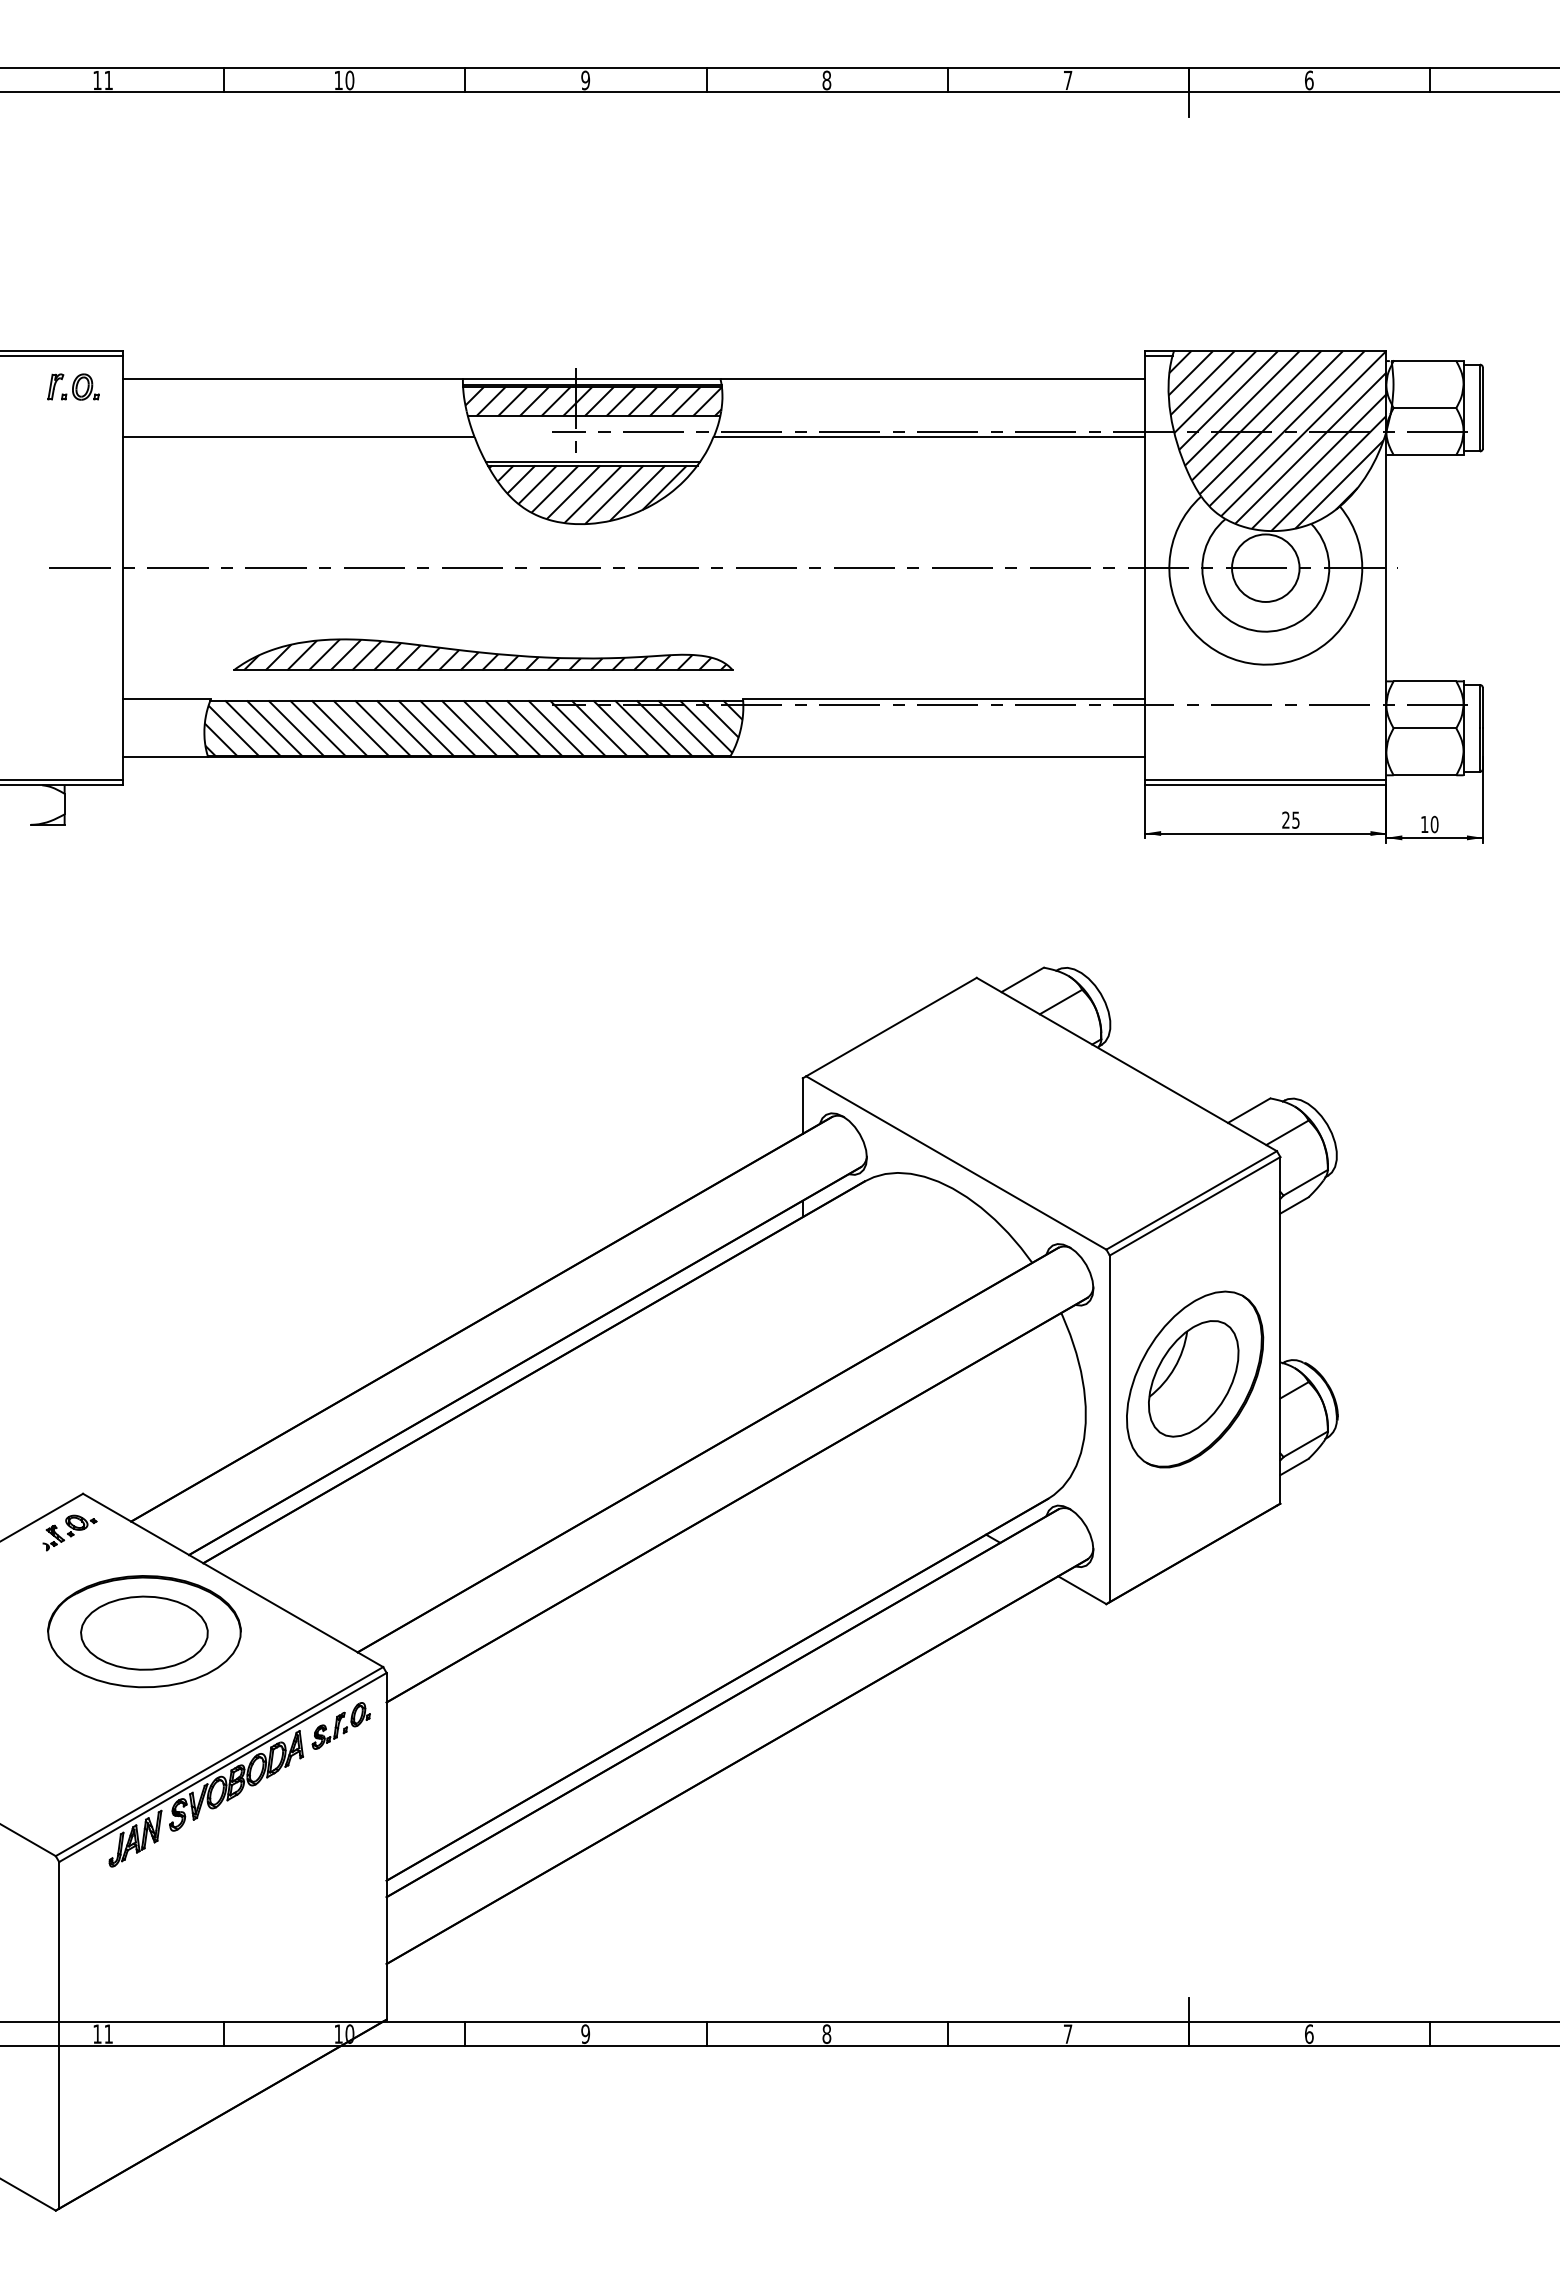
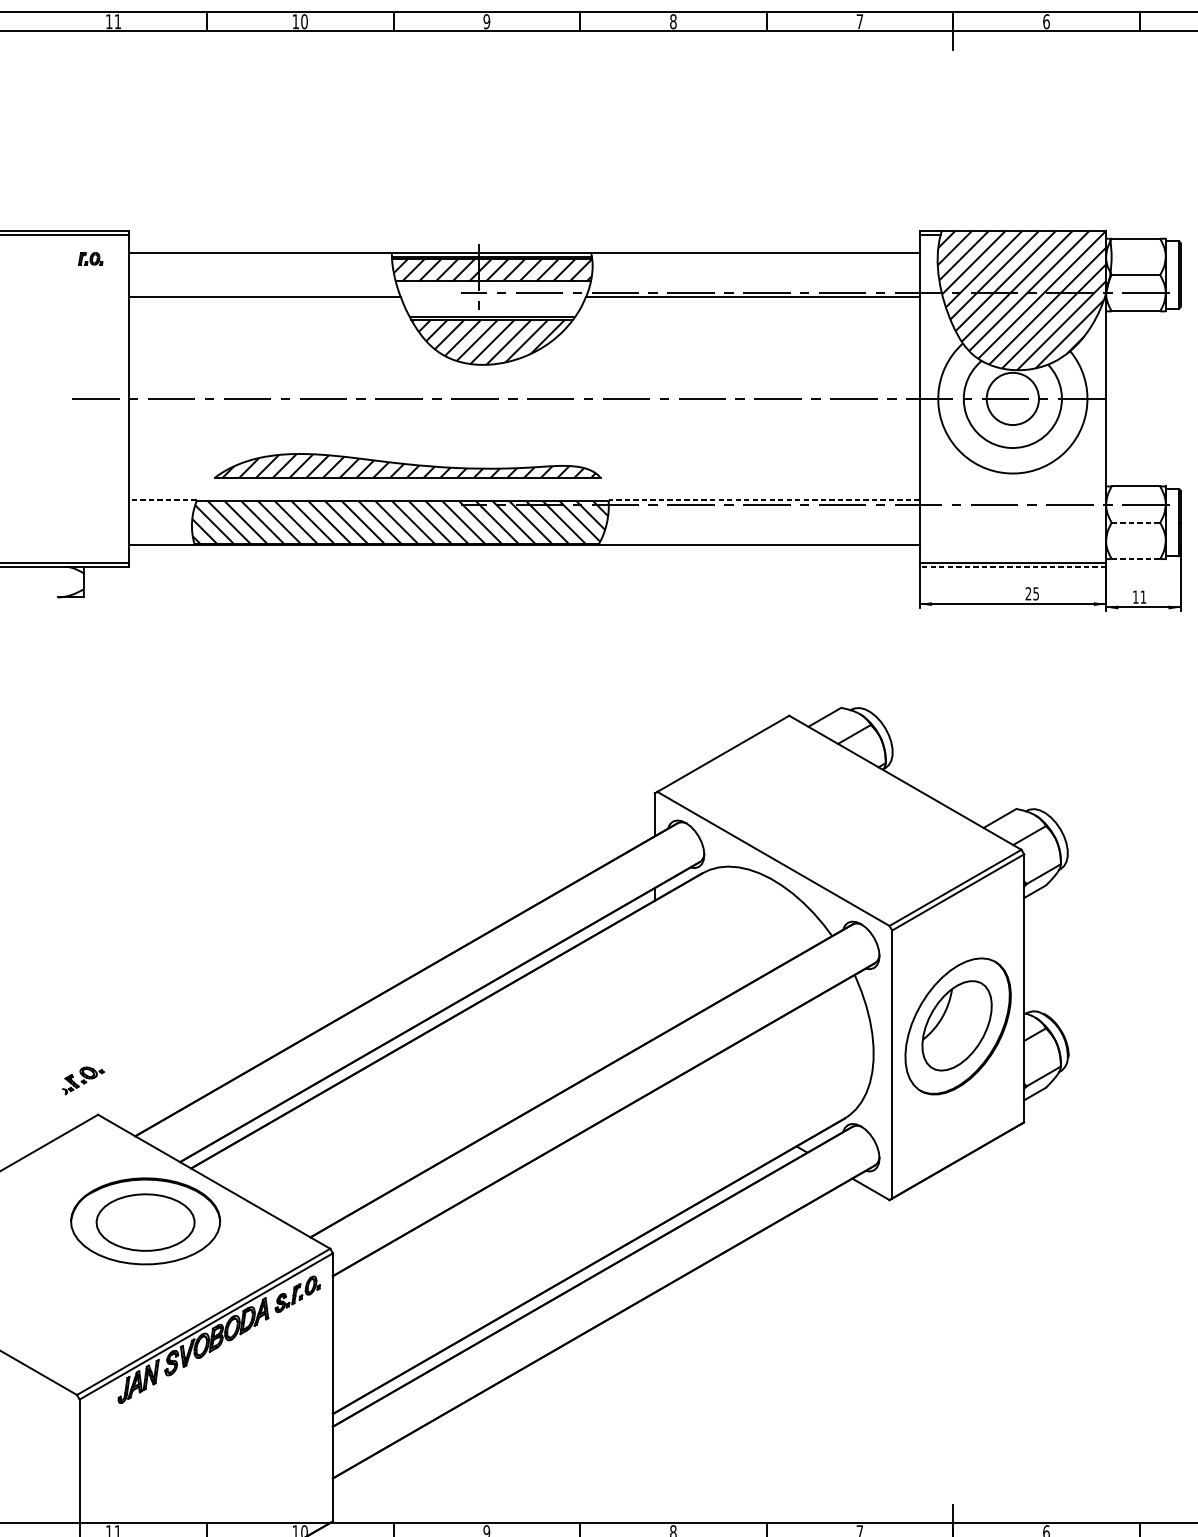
part: (73, 386) -> (90, 258), size x0.6
line: (166, 699) -> (162, 500), solid -> dashed
line: (943, 699) -> (763, 500), solid -> dashed
line: (1425, 728) -> (1136, 522), solid -> dashed
line: (1425, 775) -> (1136, 559), solid -> dashed
line: (1265, 785) -> (1012, 566), solid -> dashed
text: (1434, 824) -> (1143, 597), 10 -> 11
part: (69, 1532) -> (82, 1080), moved

